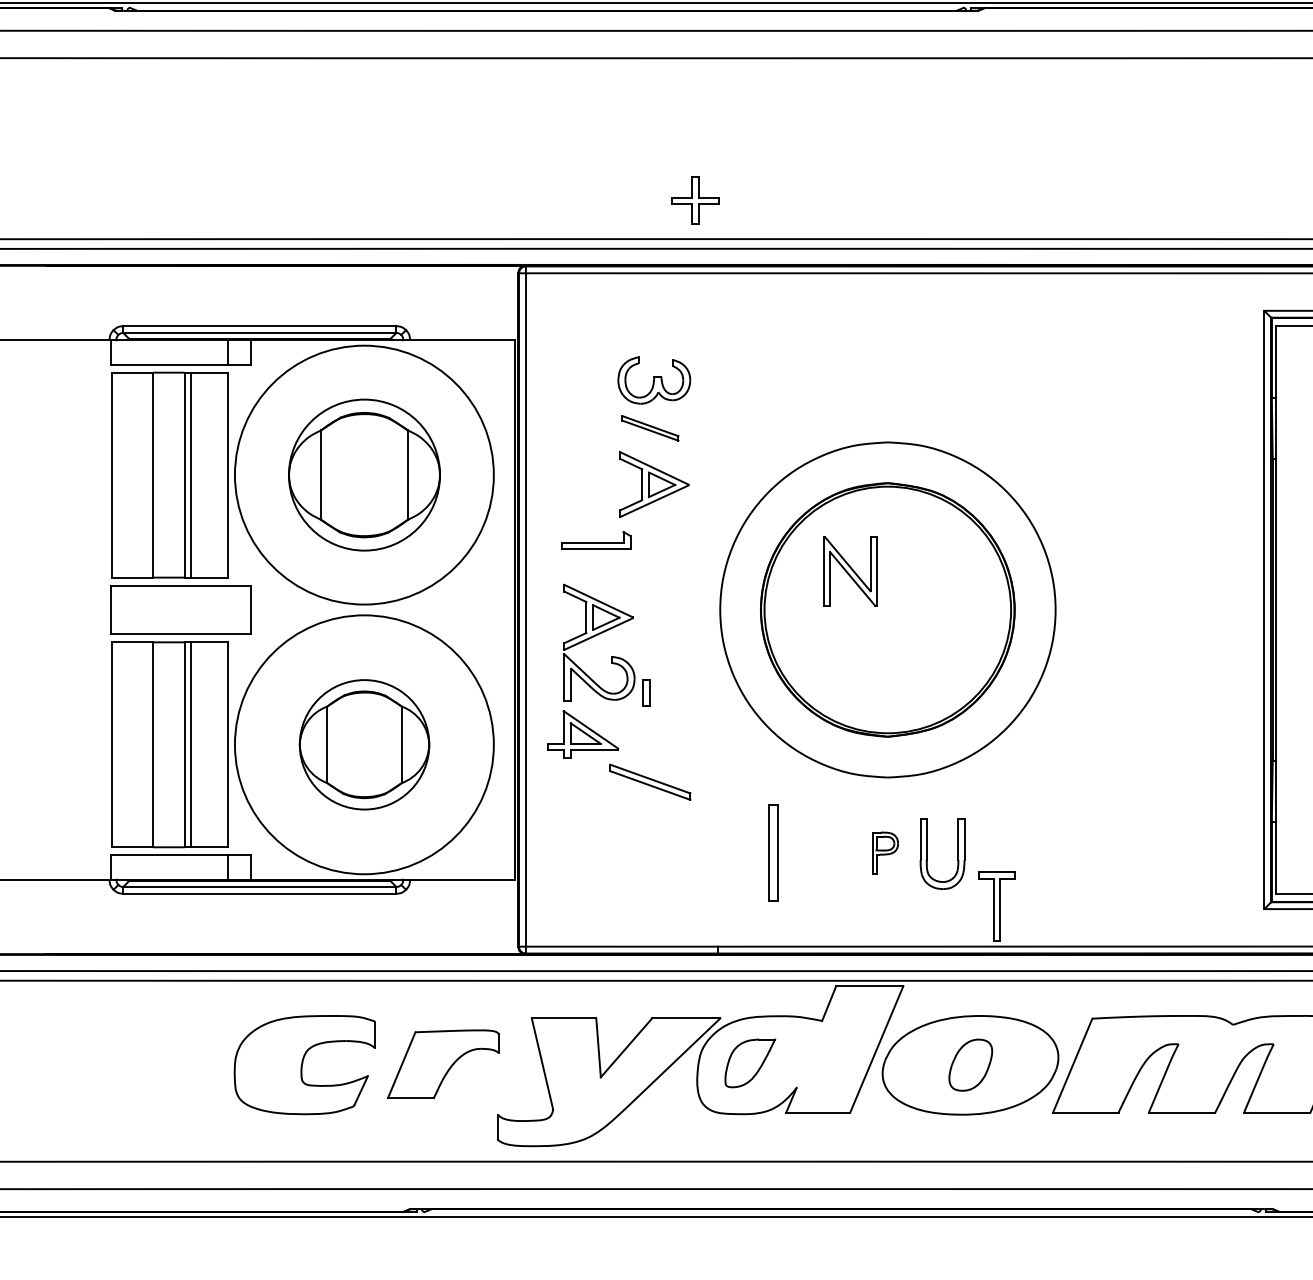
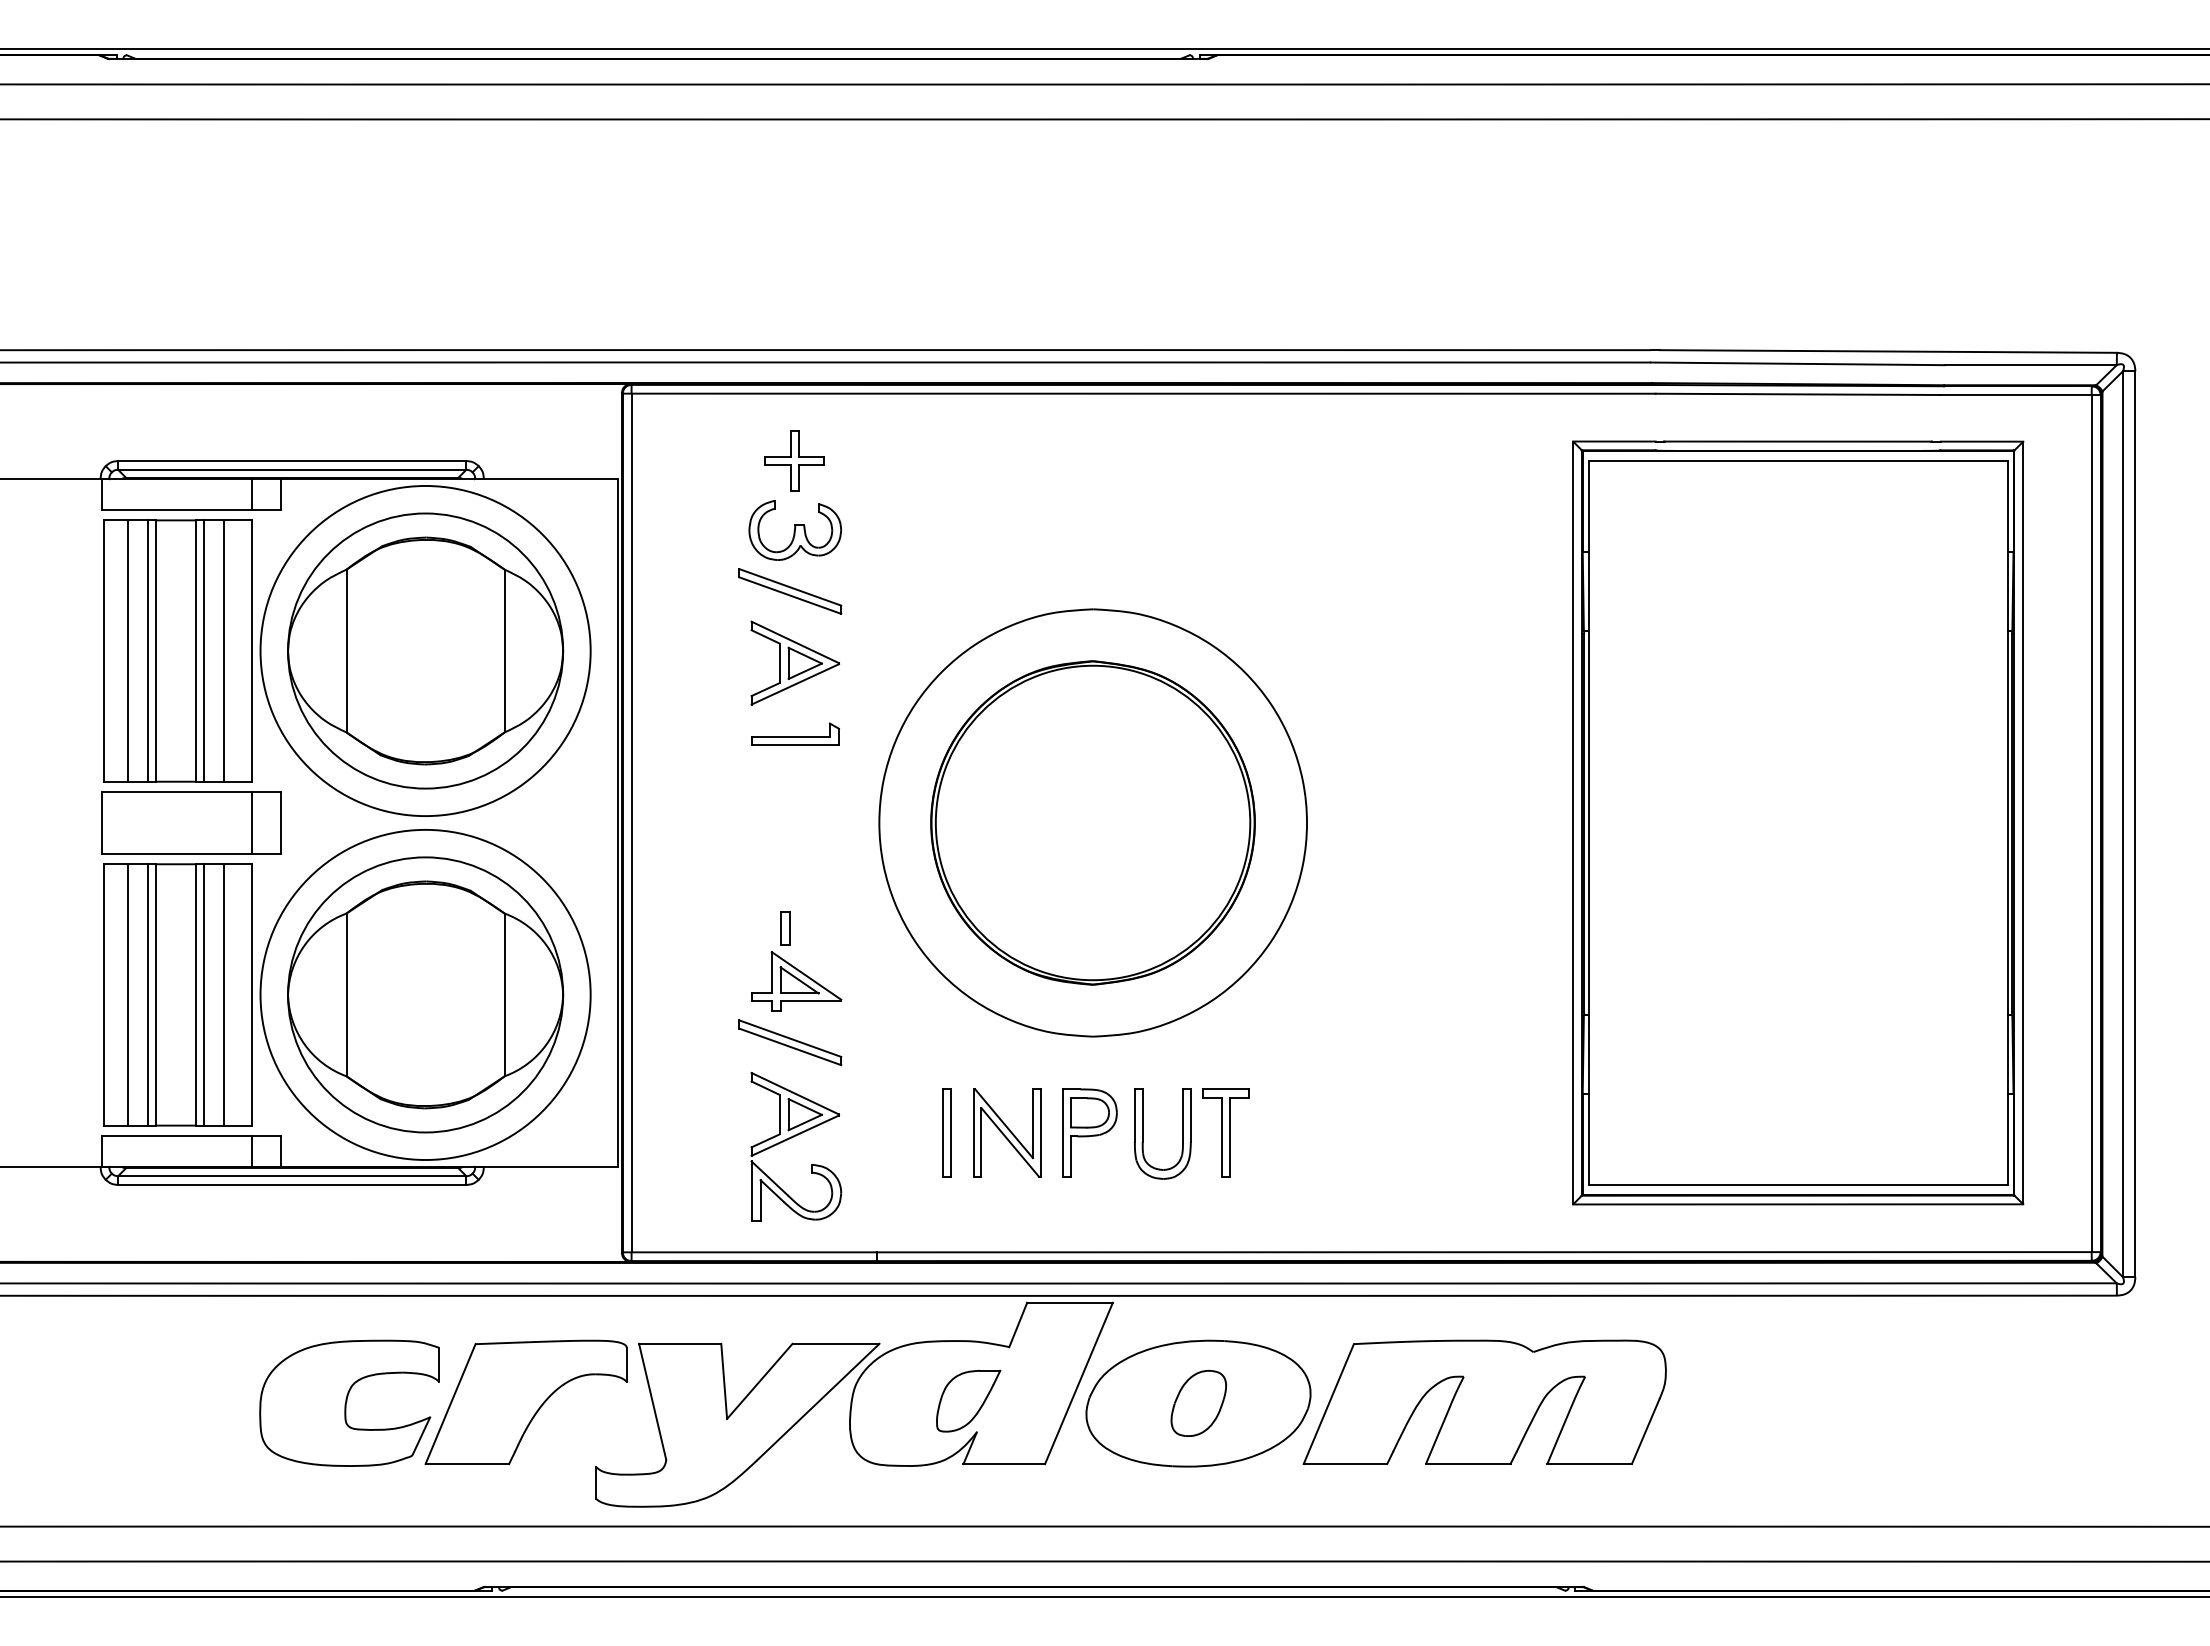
part: (695, 200) -> (794, 460), moved
part: (650, 428) -> (790, 591), size x1.43
line: (130, 474) -> (127, 650), added
line: (147, 474) -> (148, 650), added
line: (206, 474) -> (224, 650), added
part: (364, 474) -> (425, 650), size x1.43
part: (596, 539) -> (795, 733), moved
part: (850, 571) -> (1007, 1132), moved
line: (228, 609) -> (252, 822), added
part: (598, 635) -> (794, 1137), moved
part: (583, 734) -> (796, 981), moved
line: (130, 744) -> (127, 994), added
line: (147, 744) -> (148, 994), added
line: (206, 744) -> (224, 994), added
part: (364, 744) -> (425, 994), size x1.67
part: (772, 852) -> (946, 1132), size x0.71
part: (885, 852) -> (1089, 1132), size x1.67
part: (996, 906) -> (1225, 1132), moved
part: (750, 1062) -> (968, 1400), moved
part: (442, 1063) -> (525, 1401), size x1.43

